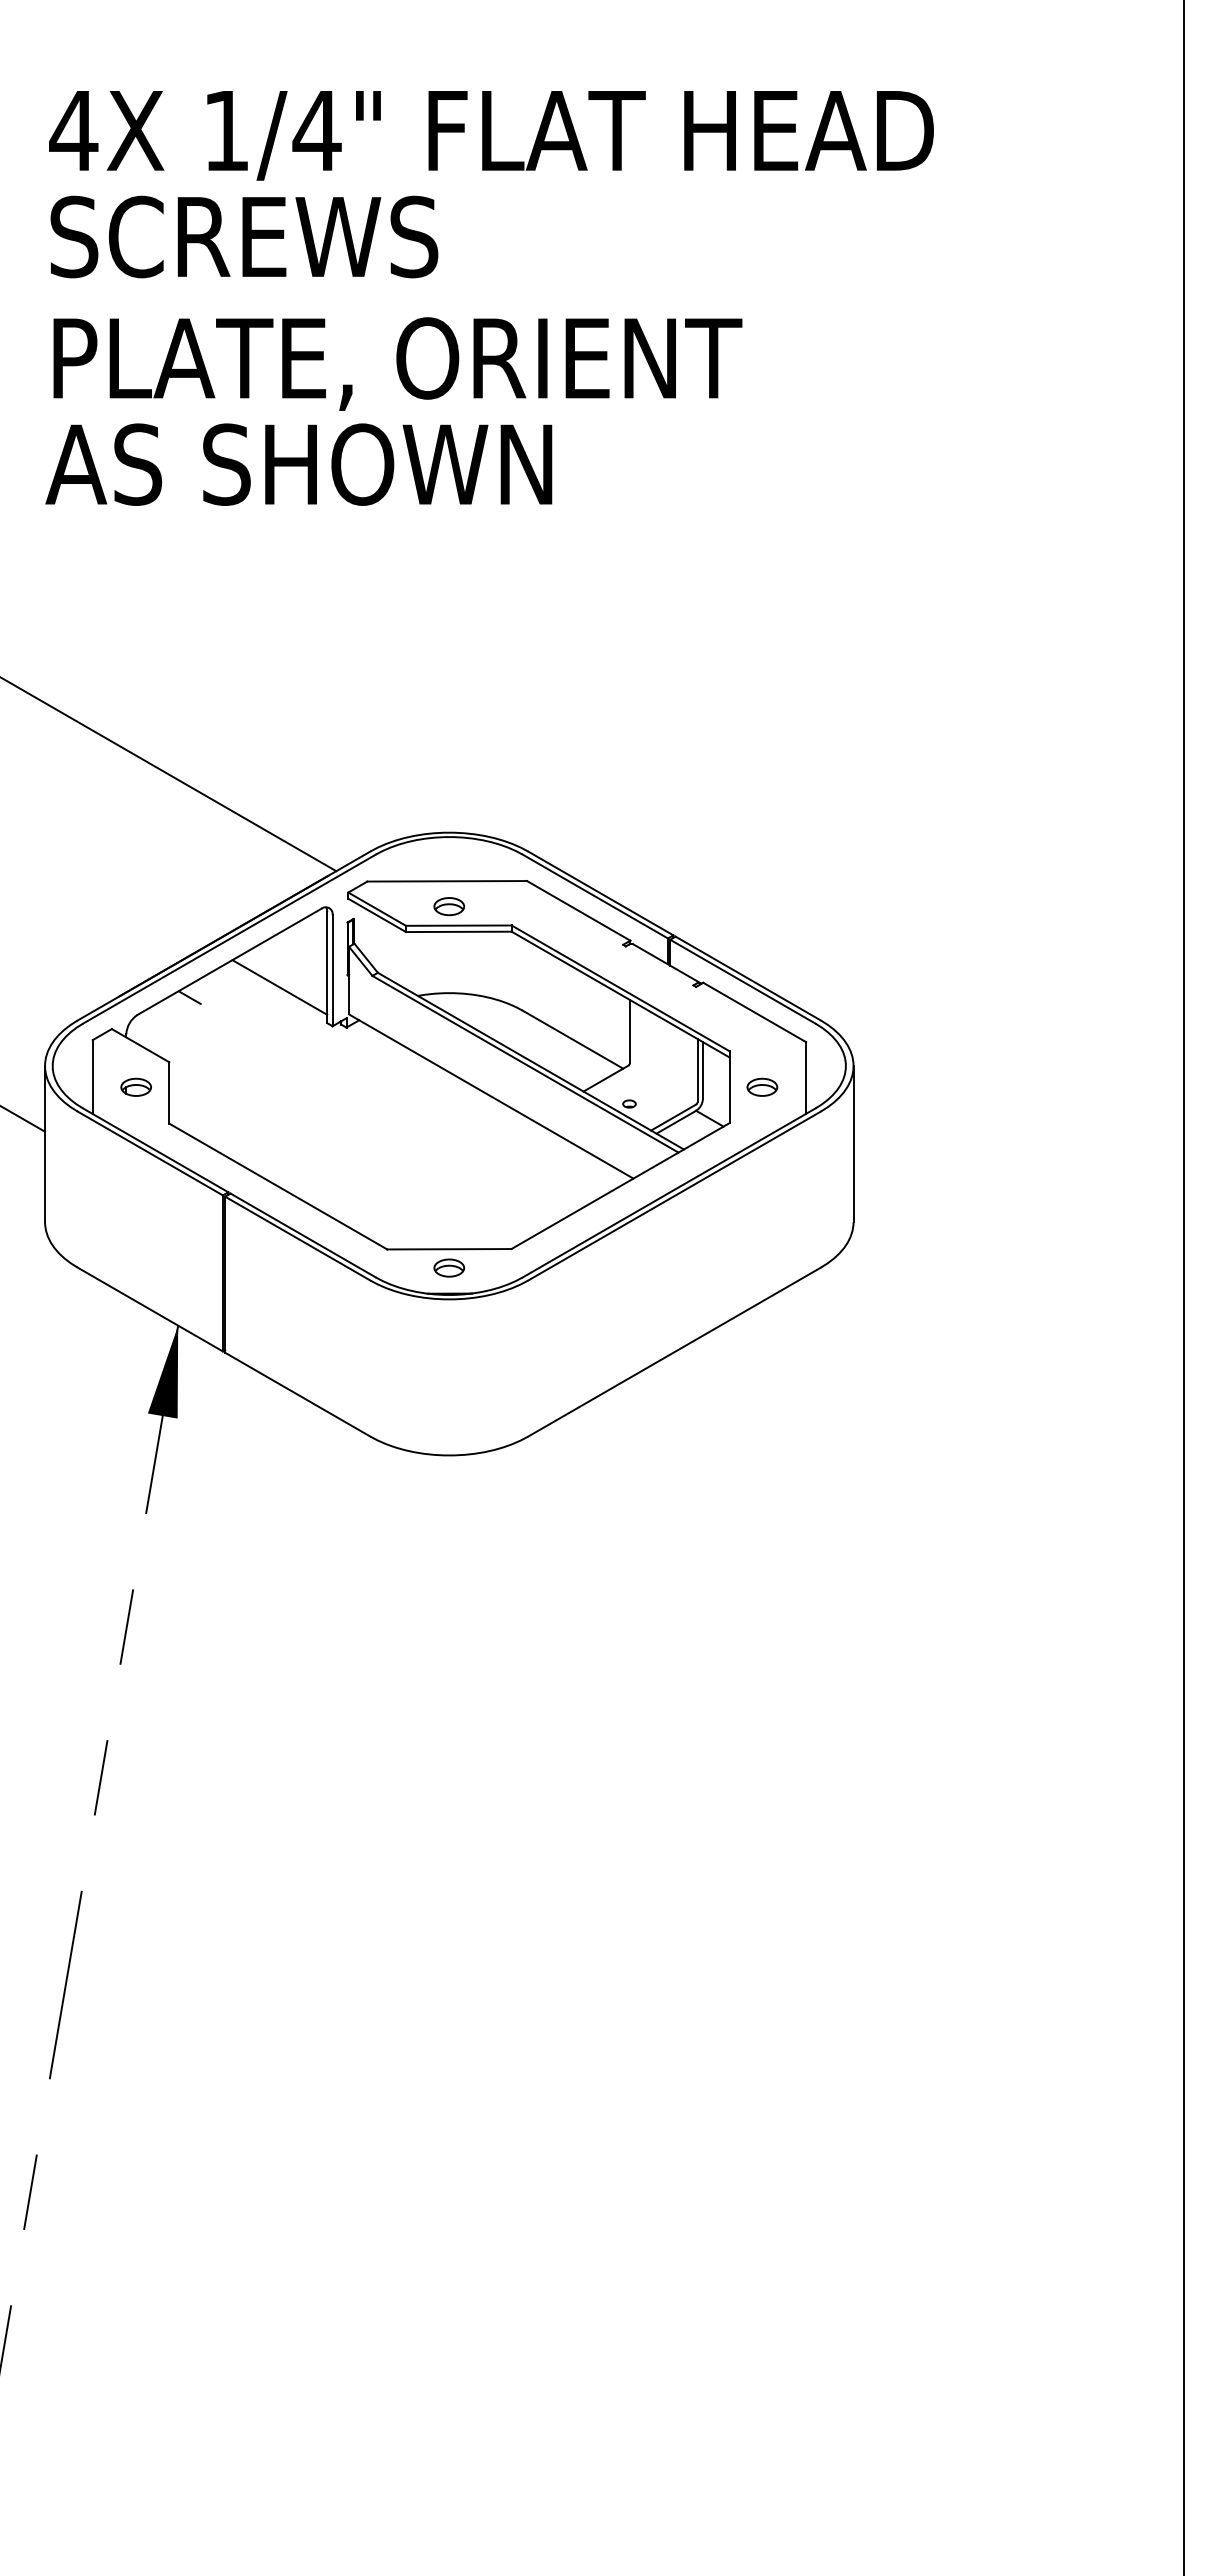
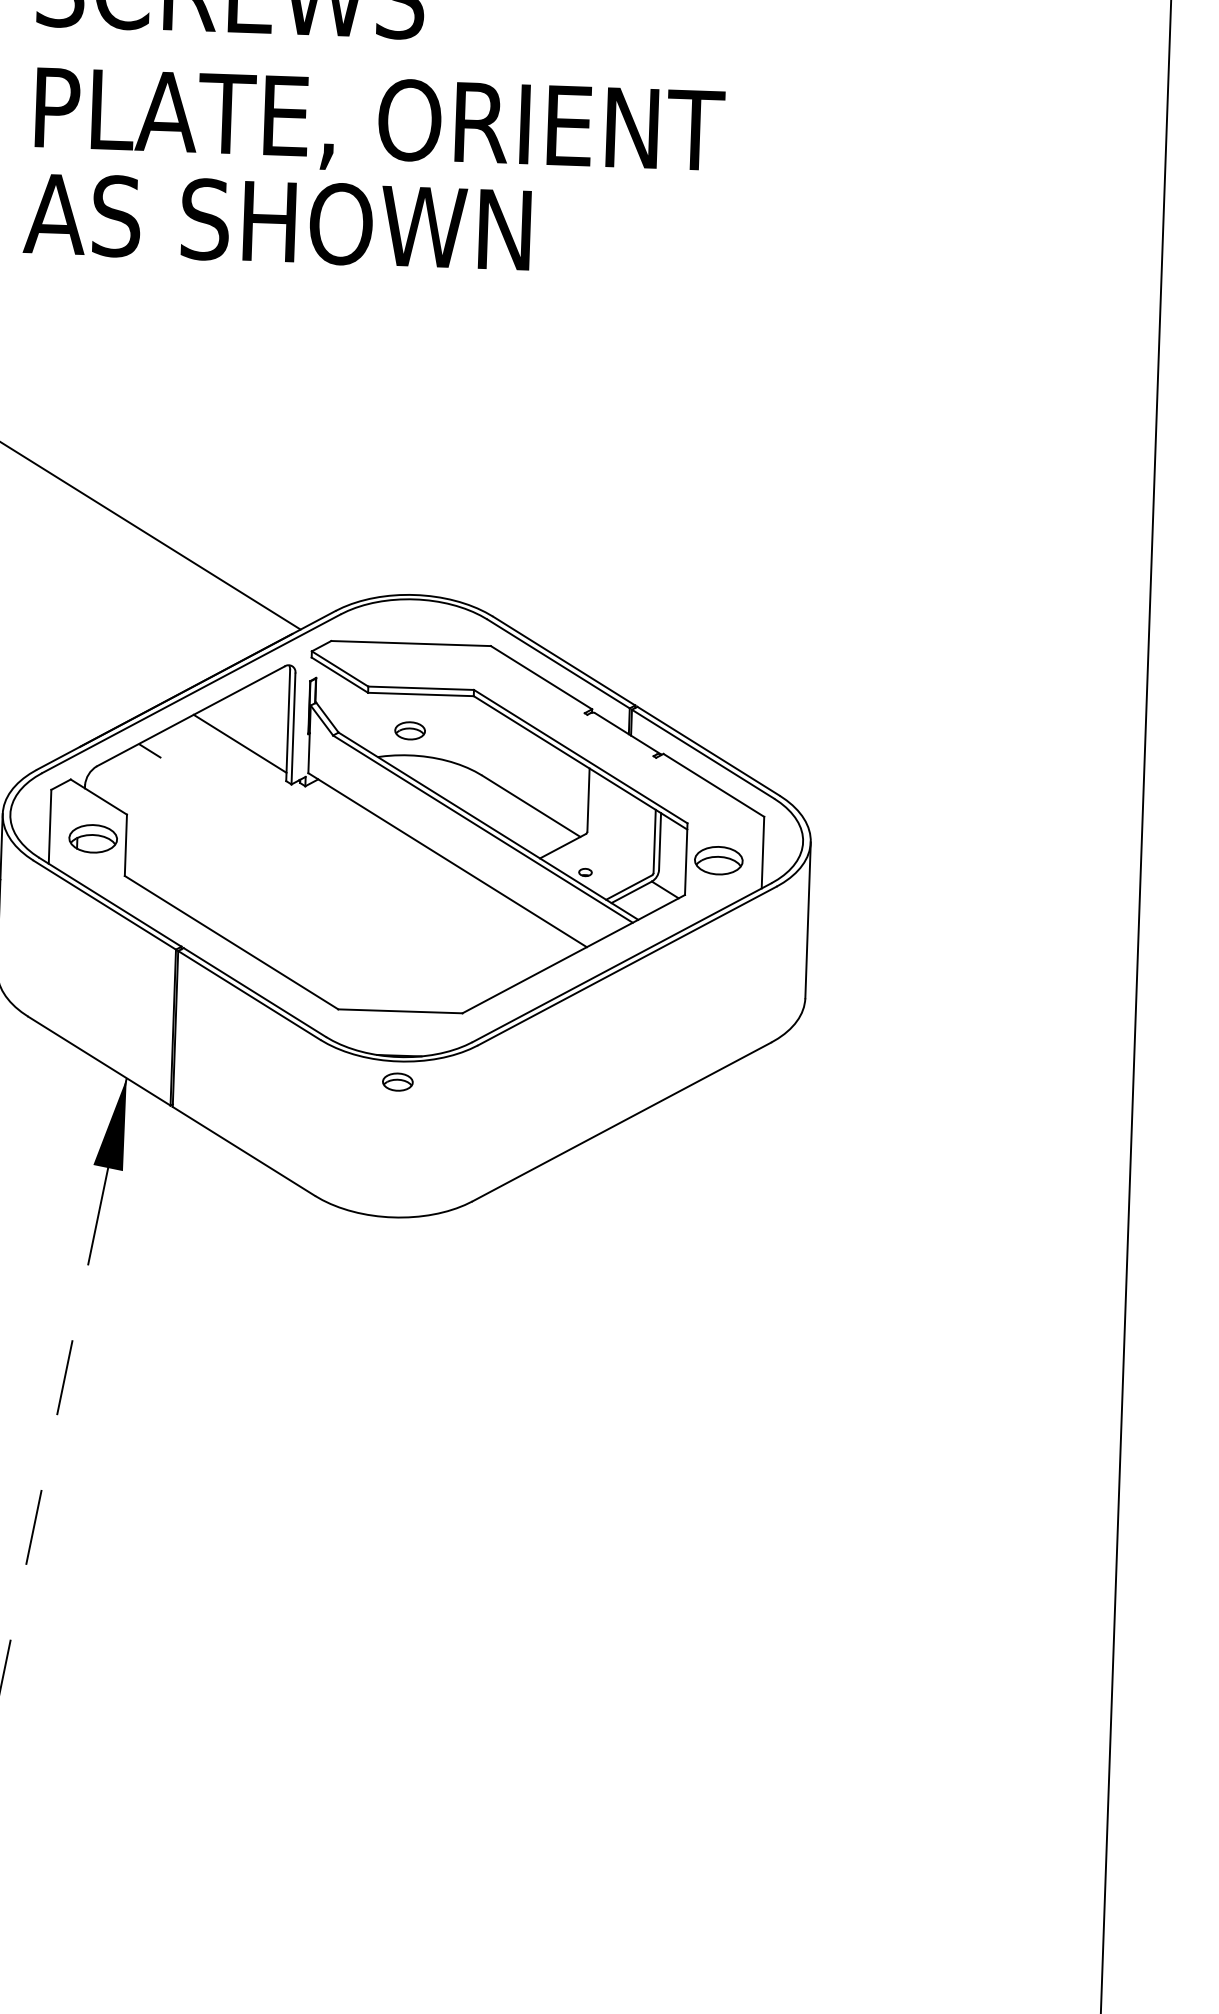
part: (449, 906) -> (410, 730), moved
part: (135, 1086) -> (92, 837), size x1.6
part: (762, 1086) -> (719, 859), size x1.6
part: (449, 1267) -> (398, 1081), moved

